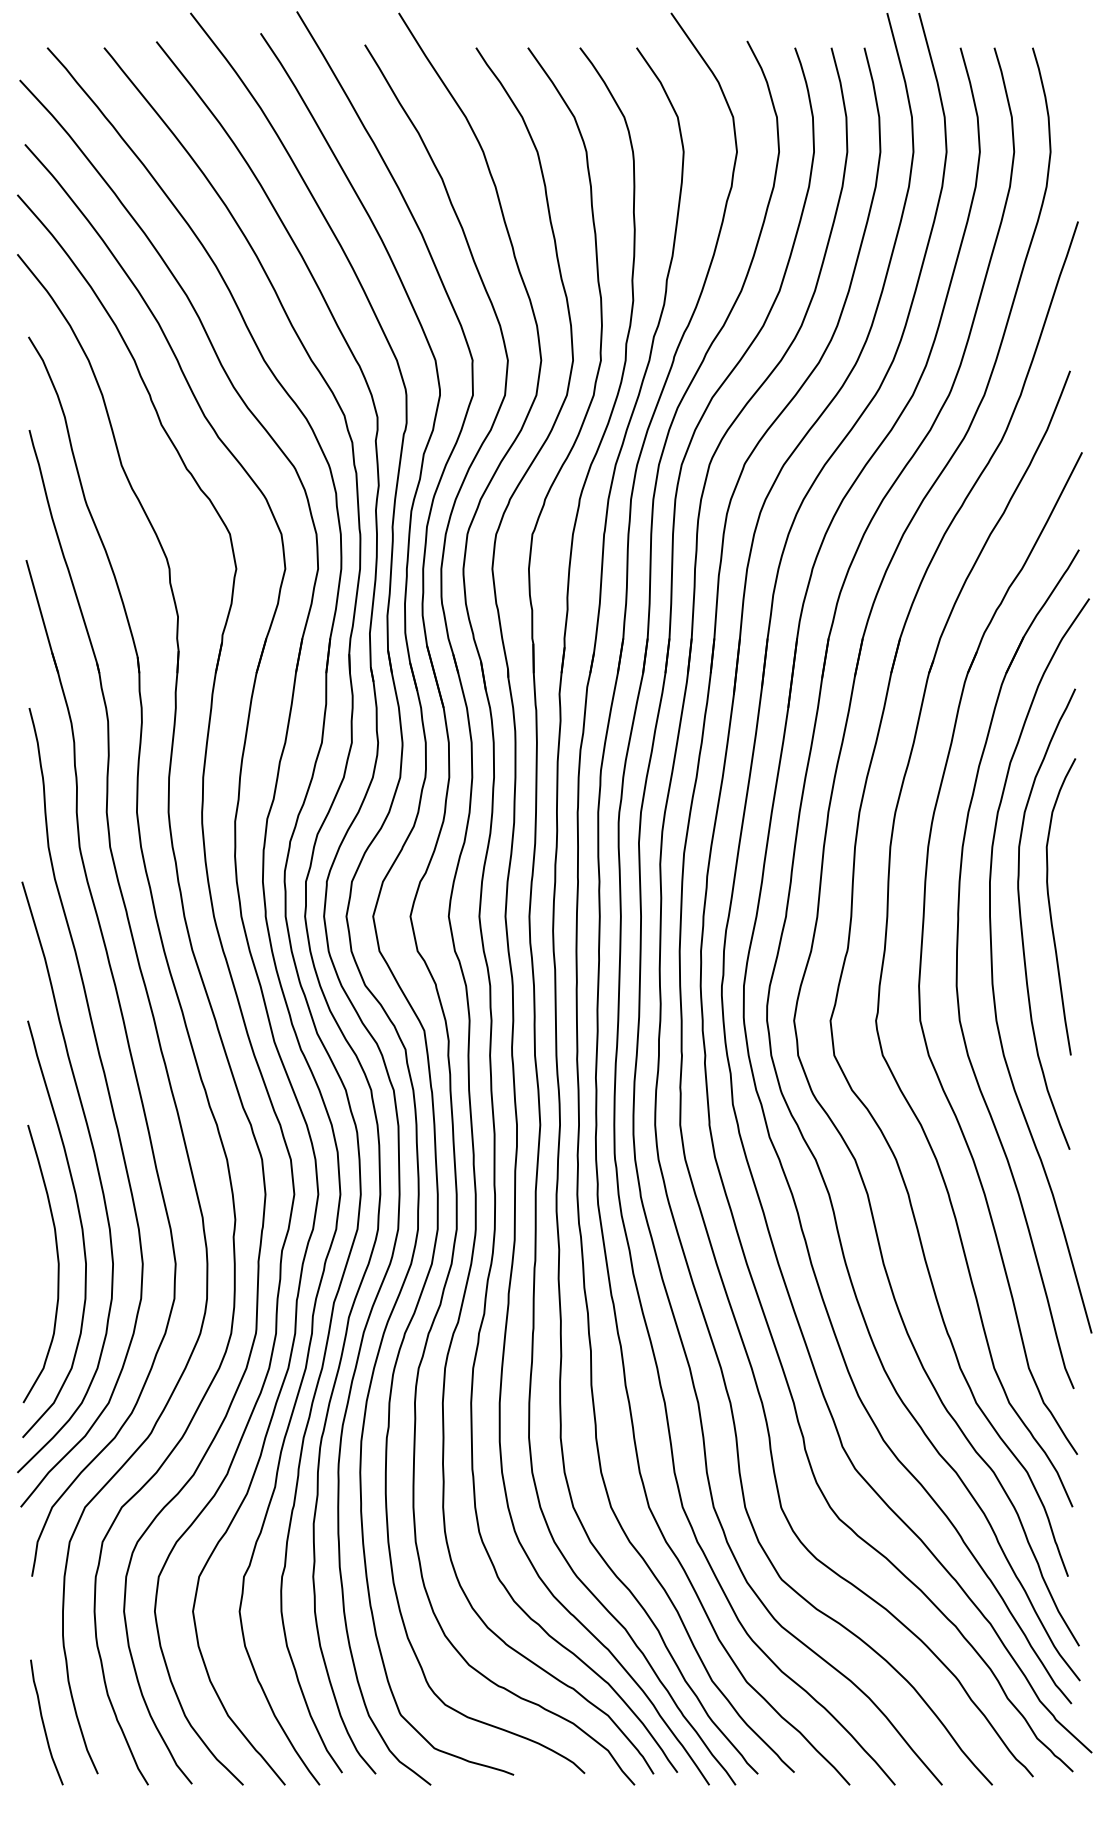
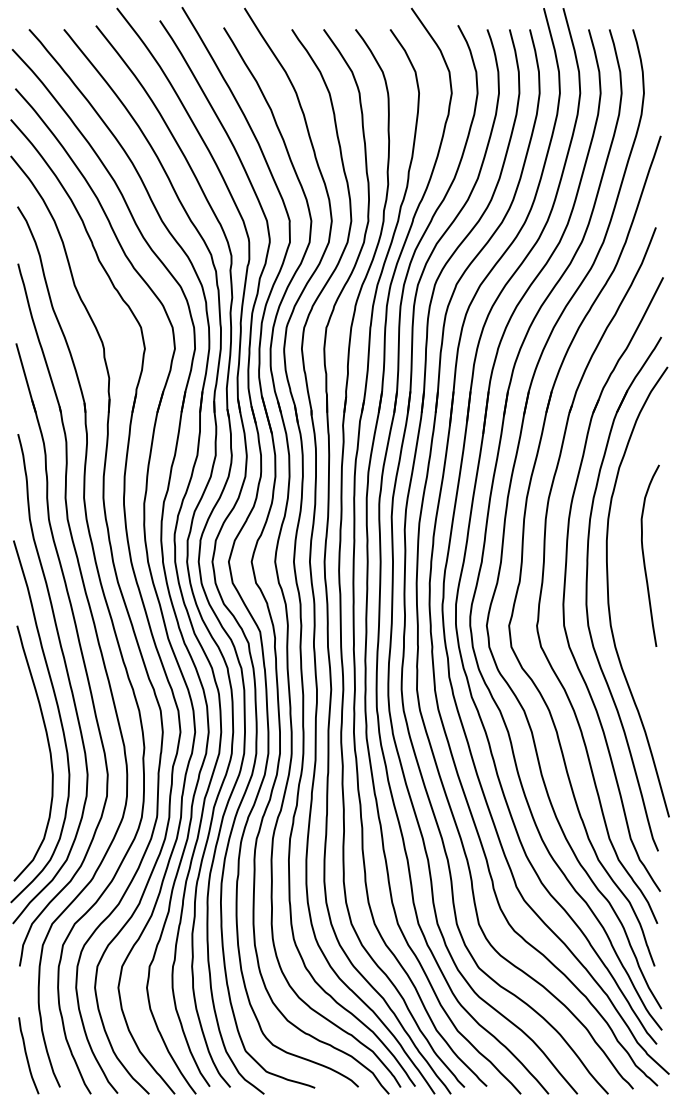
curve: (1022, 919) -> (626, 563), removed
curve: (56, 1258) -> (34, 771), removed

